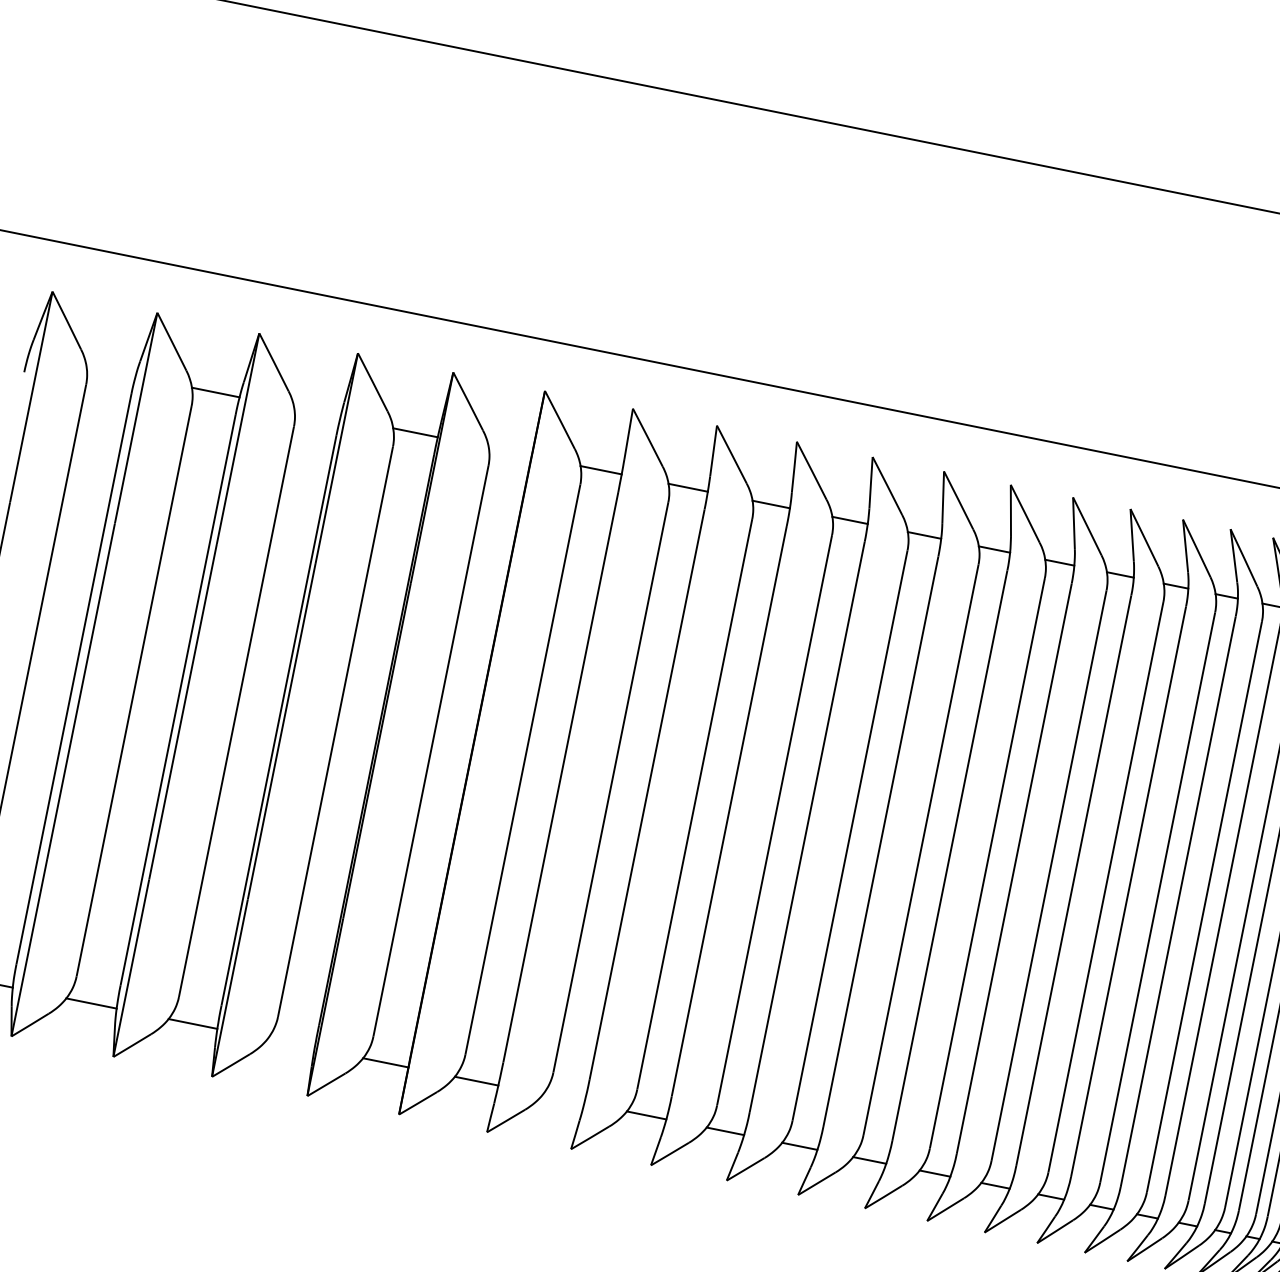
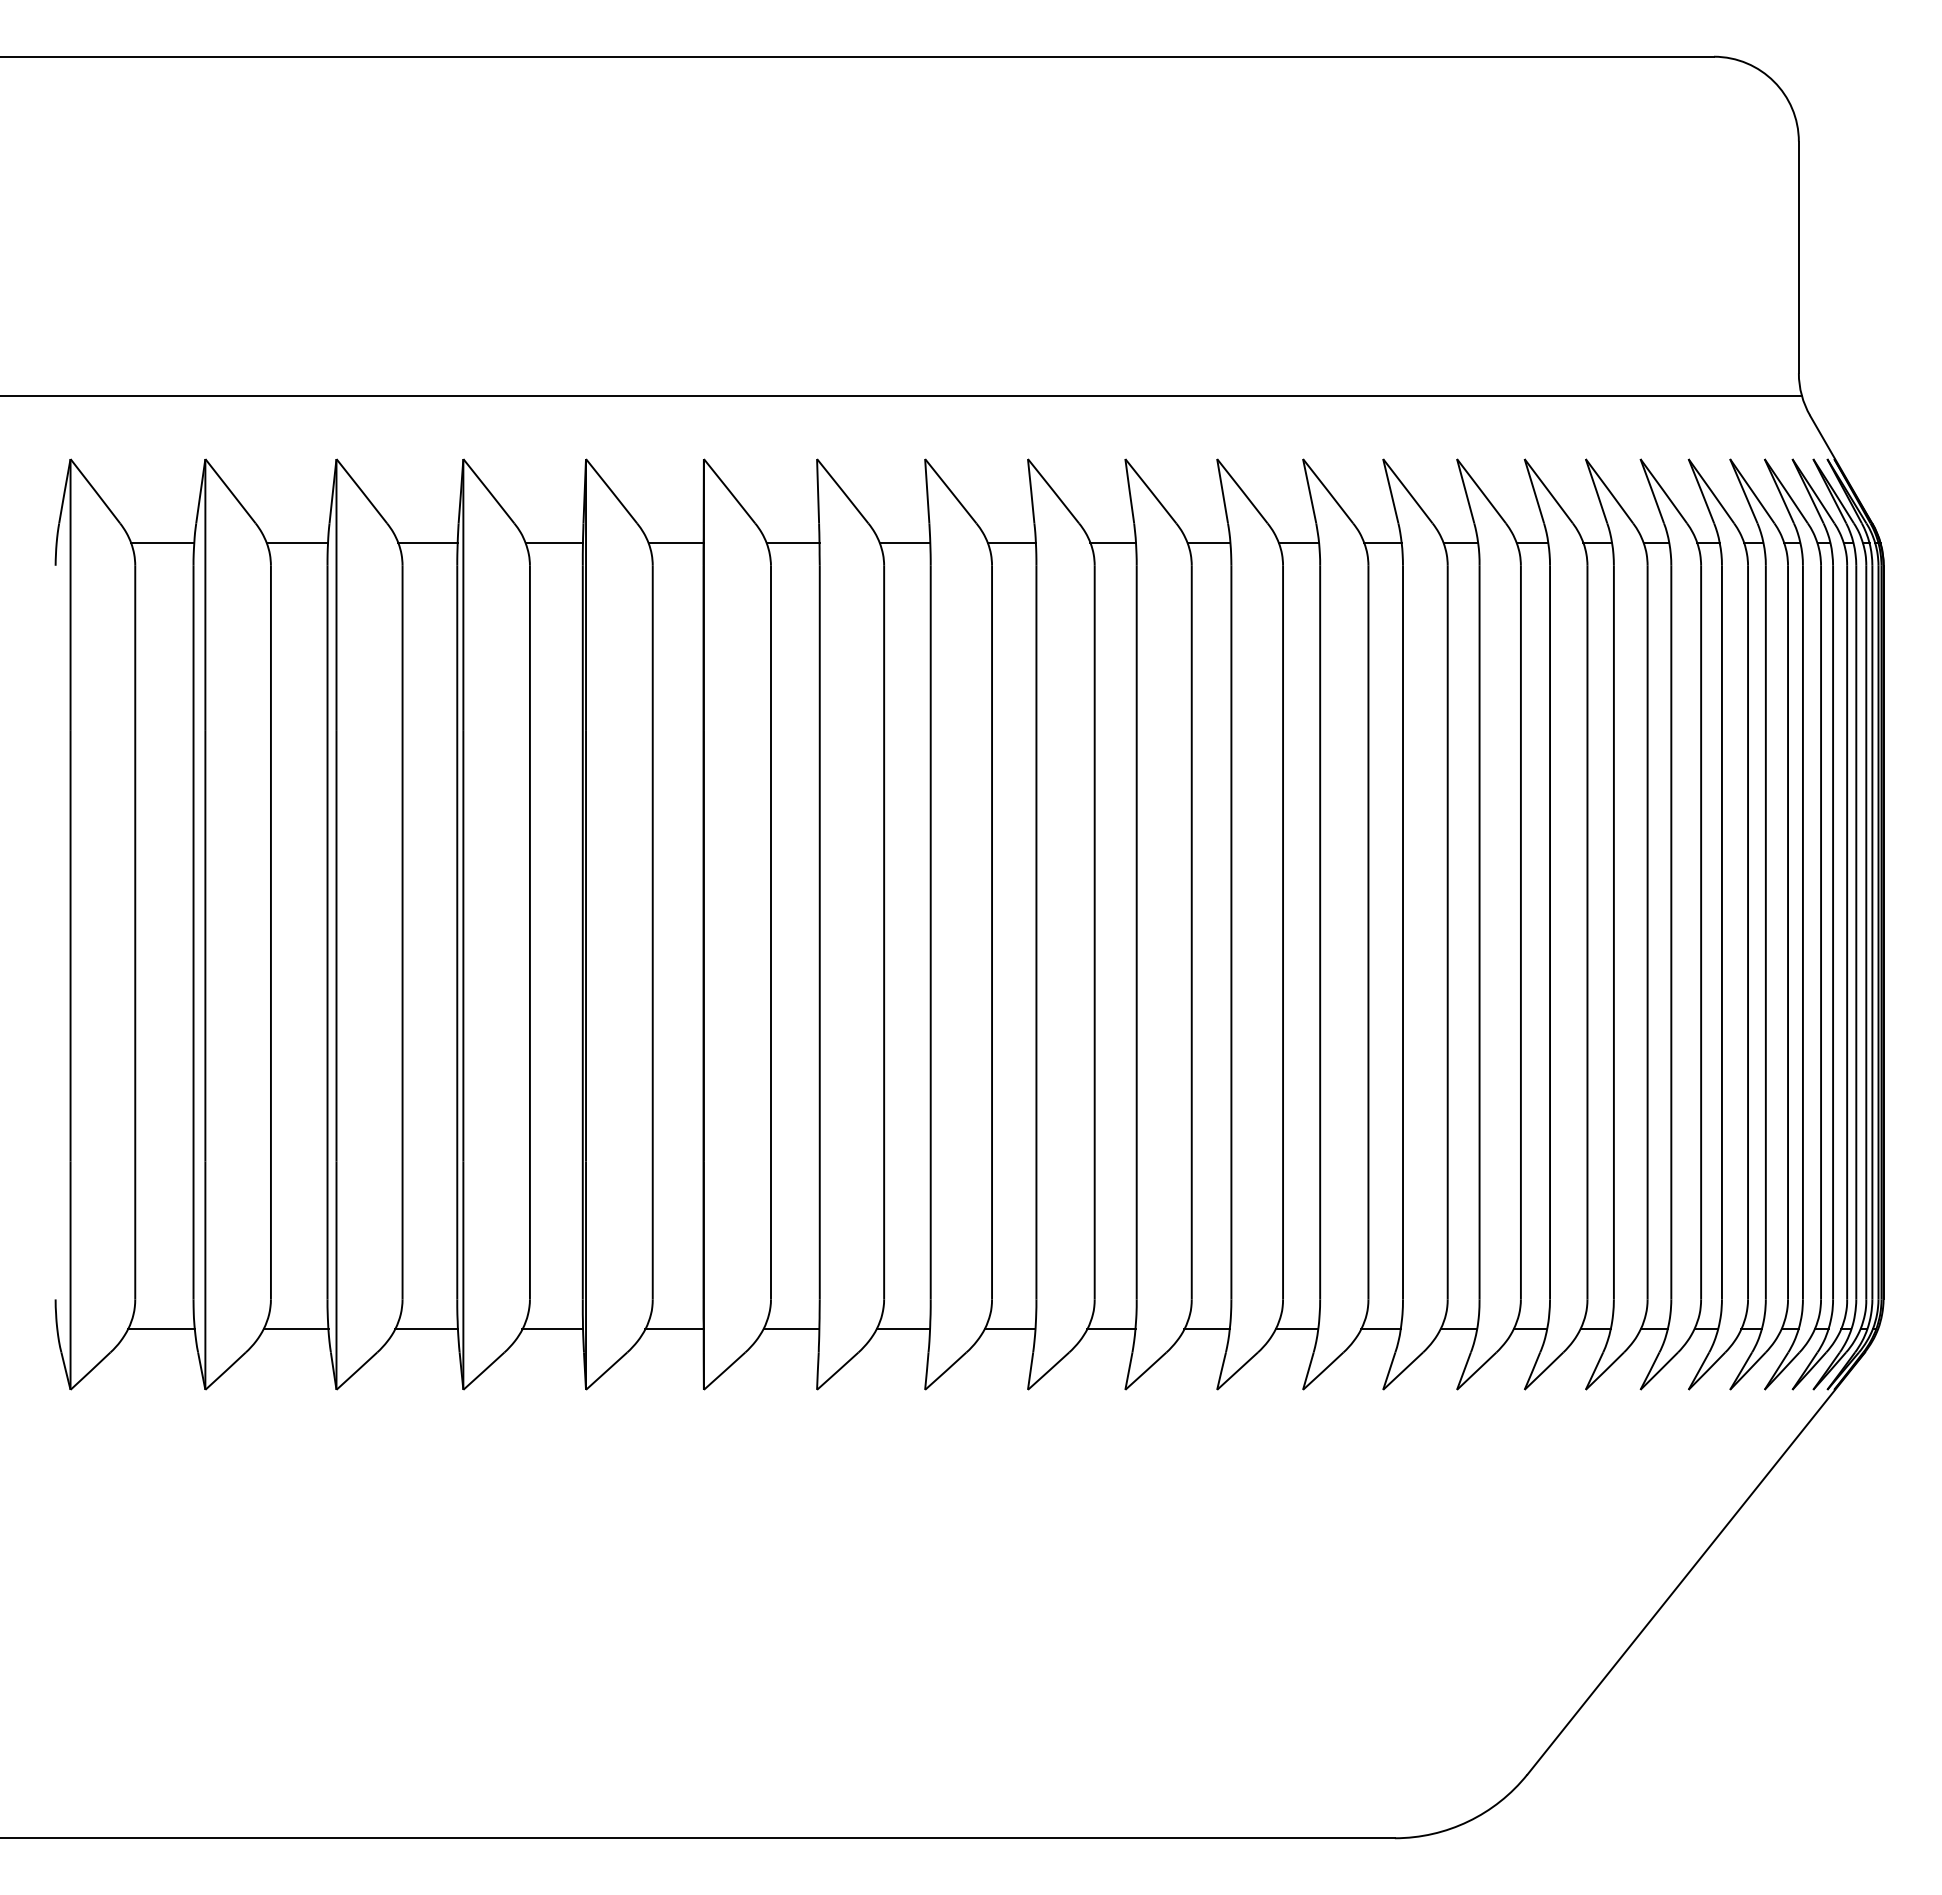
line: (110, 371) -> (162, 543), added
line: (316, 413) -> (427, 543), added
line: (509, 452) -> (675, 543), added
line: (290, 1043) -> (552, 1329), added
line: (563, 1098) -> (903, 1329), added

